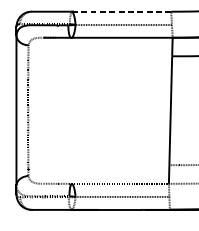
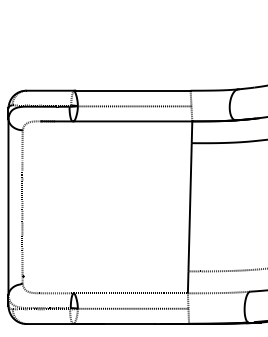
line: (121, 11) -> (132, 90), dashed -> solid

